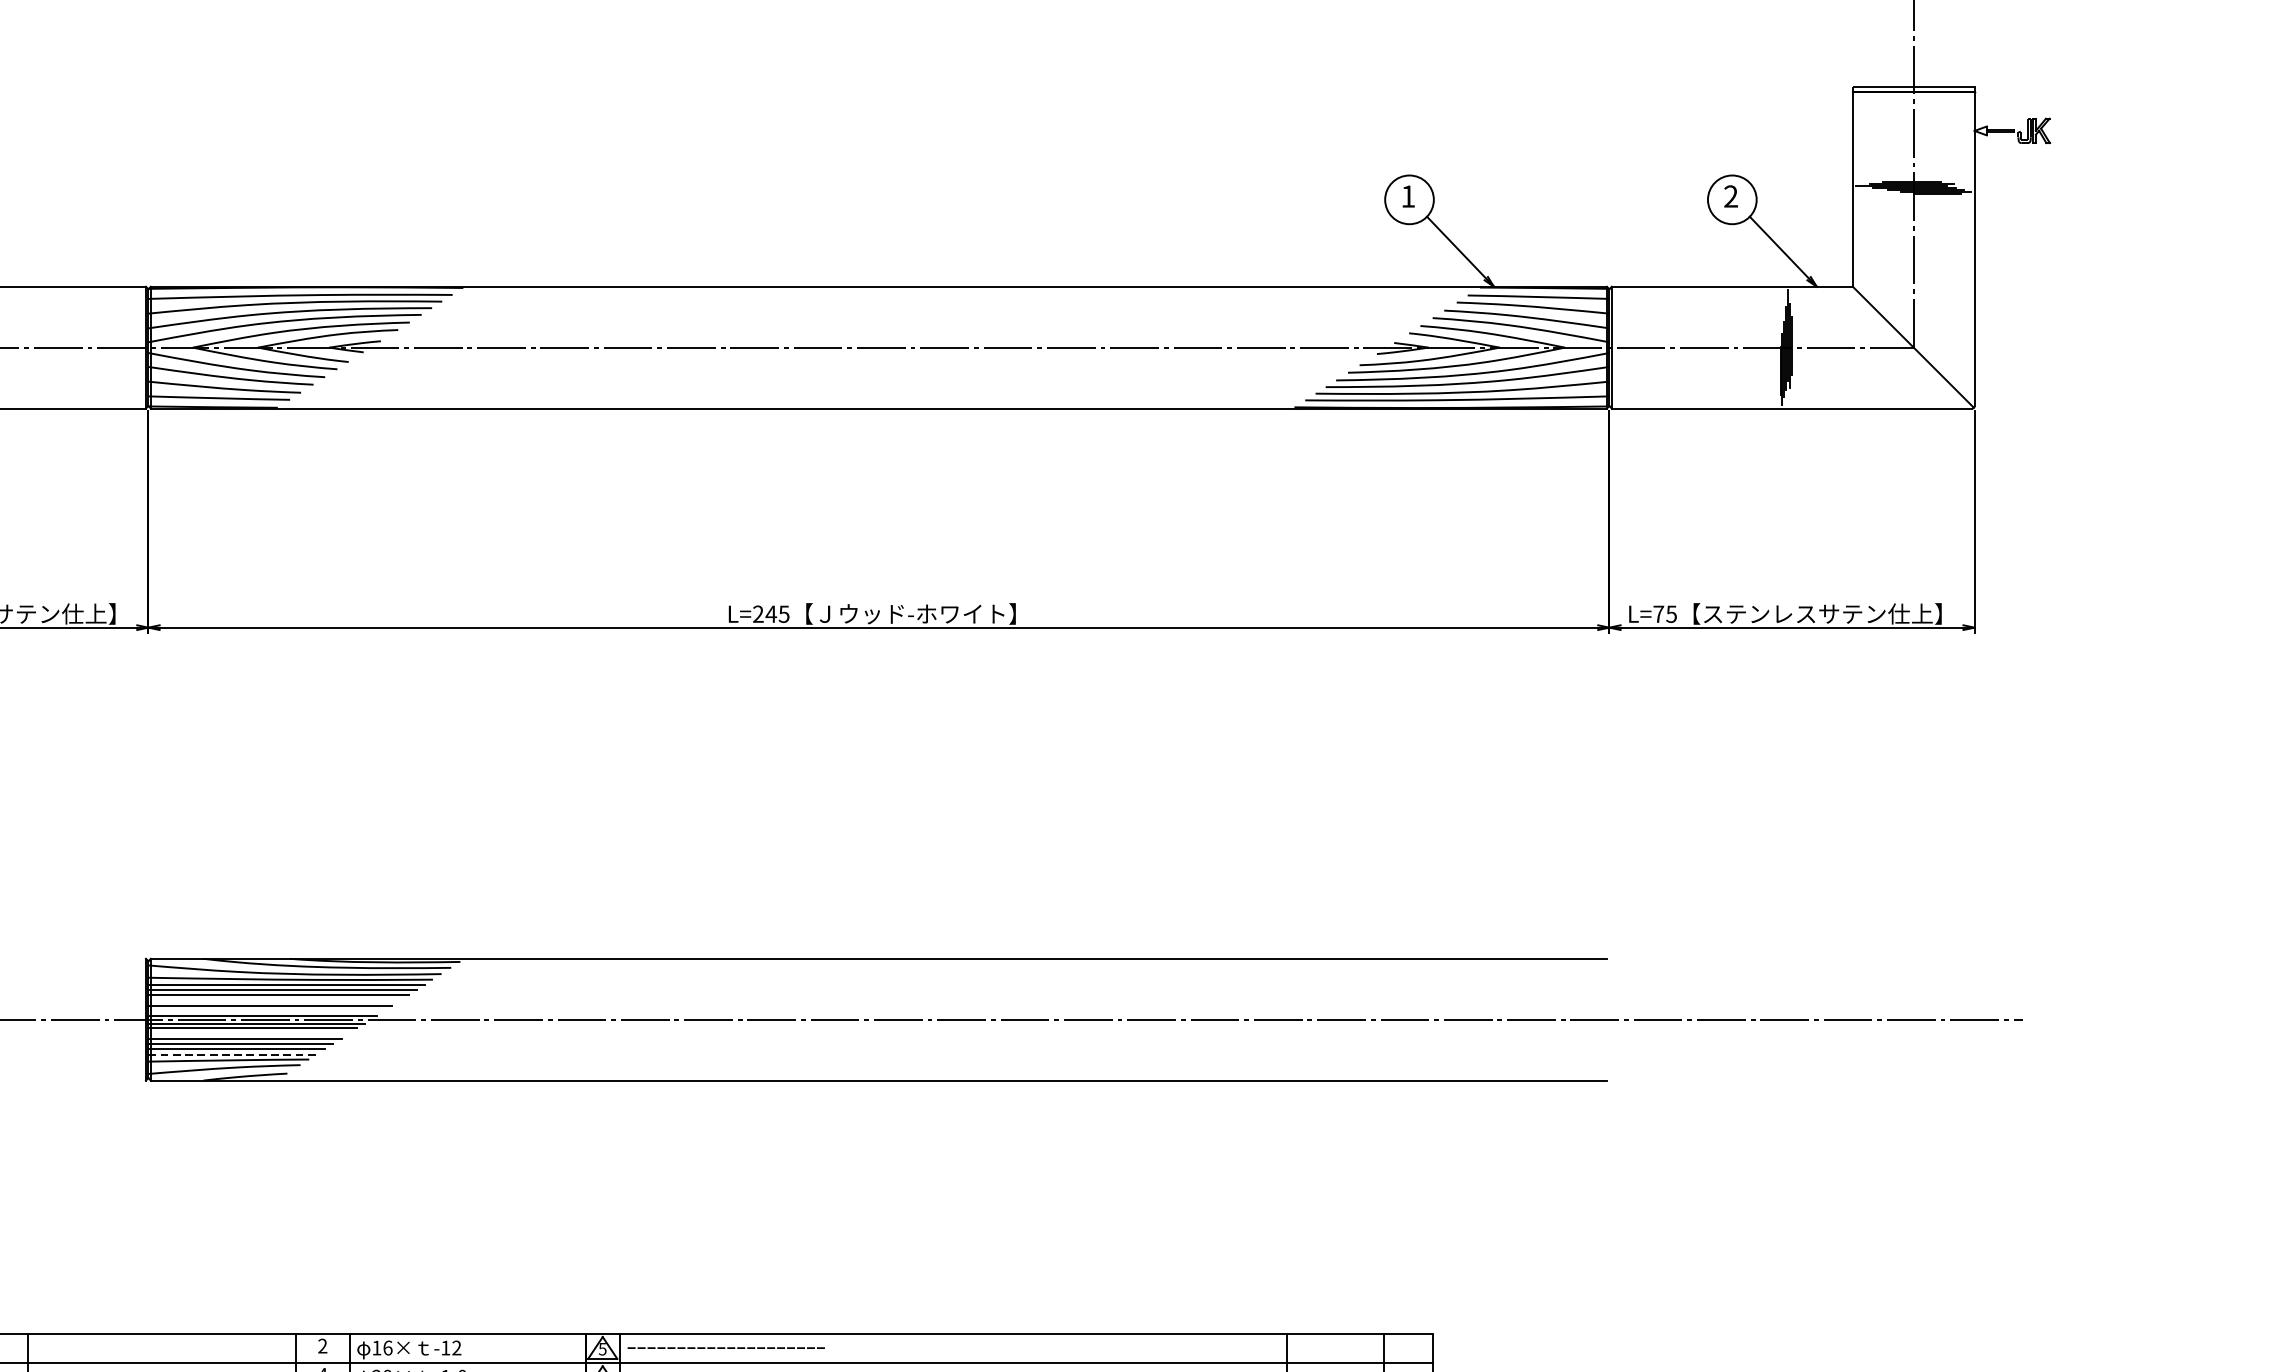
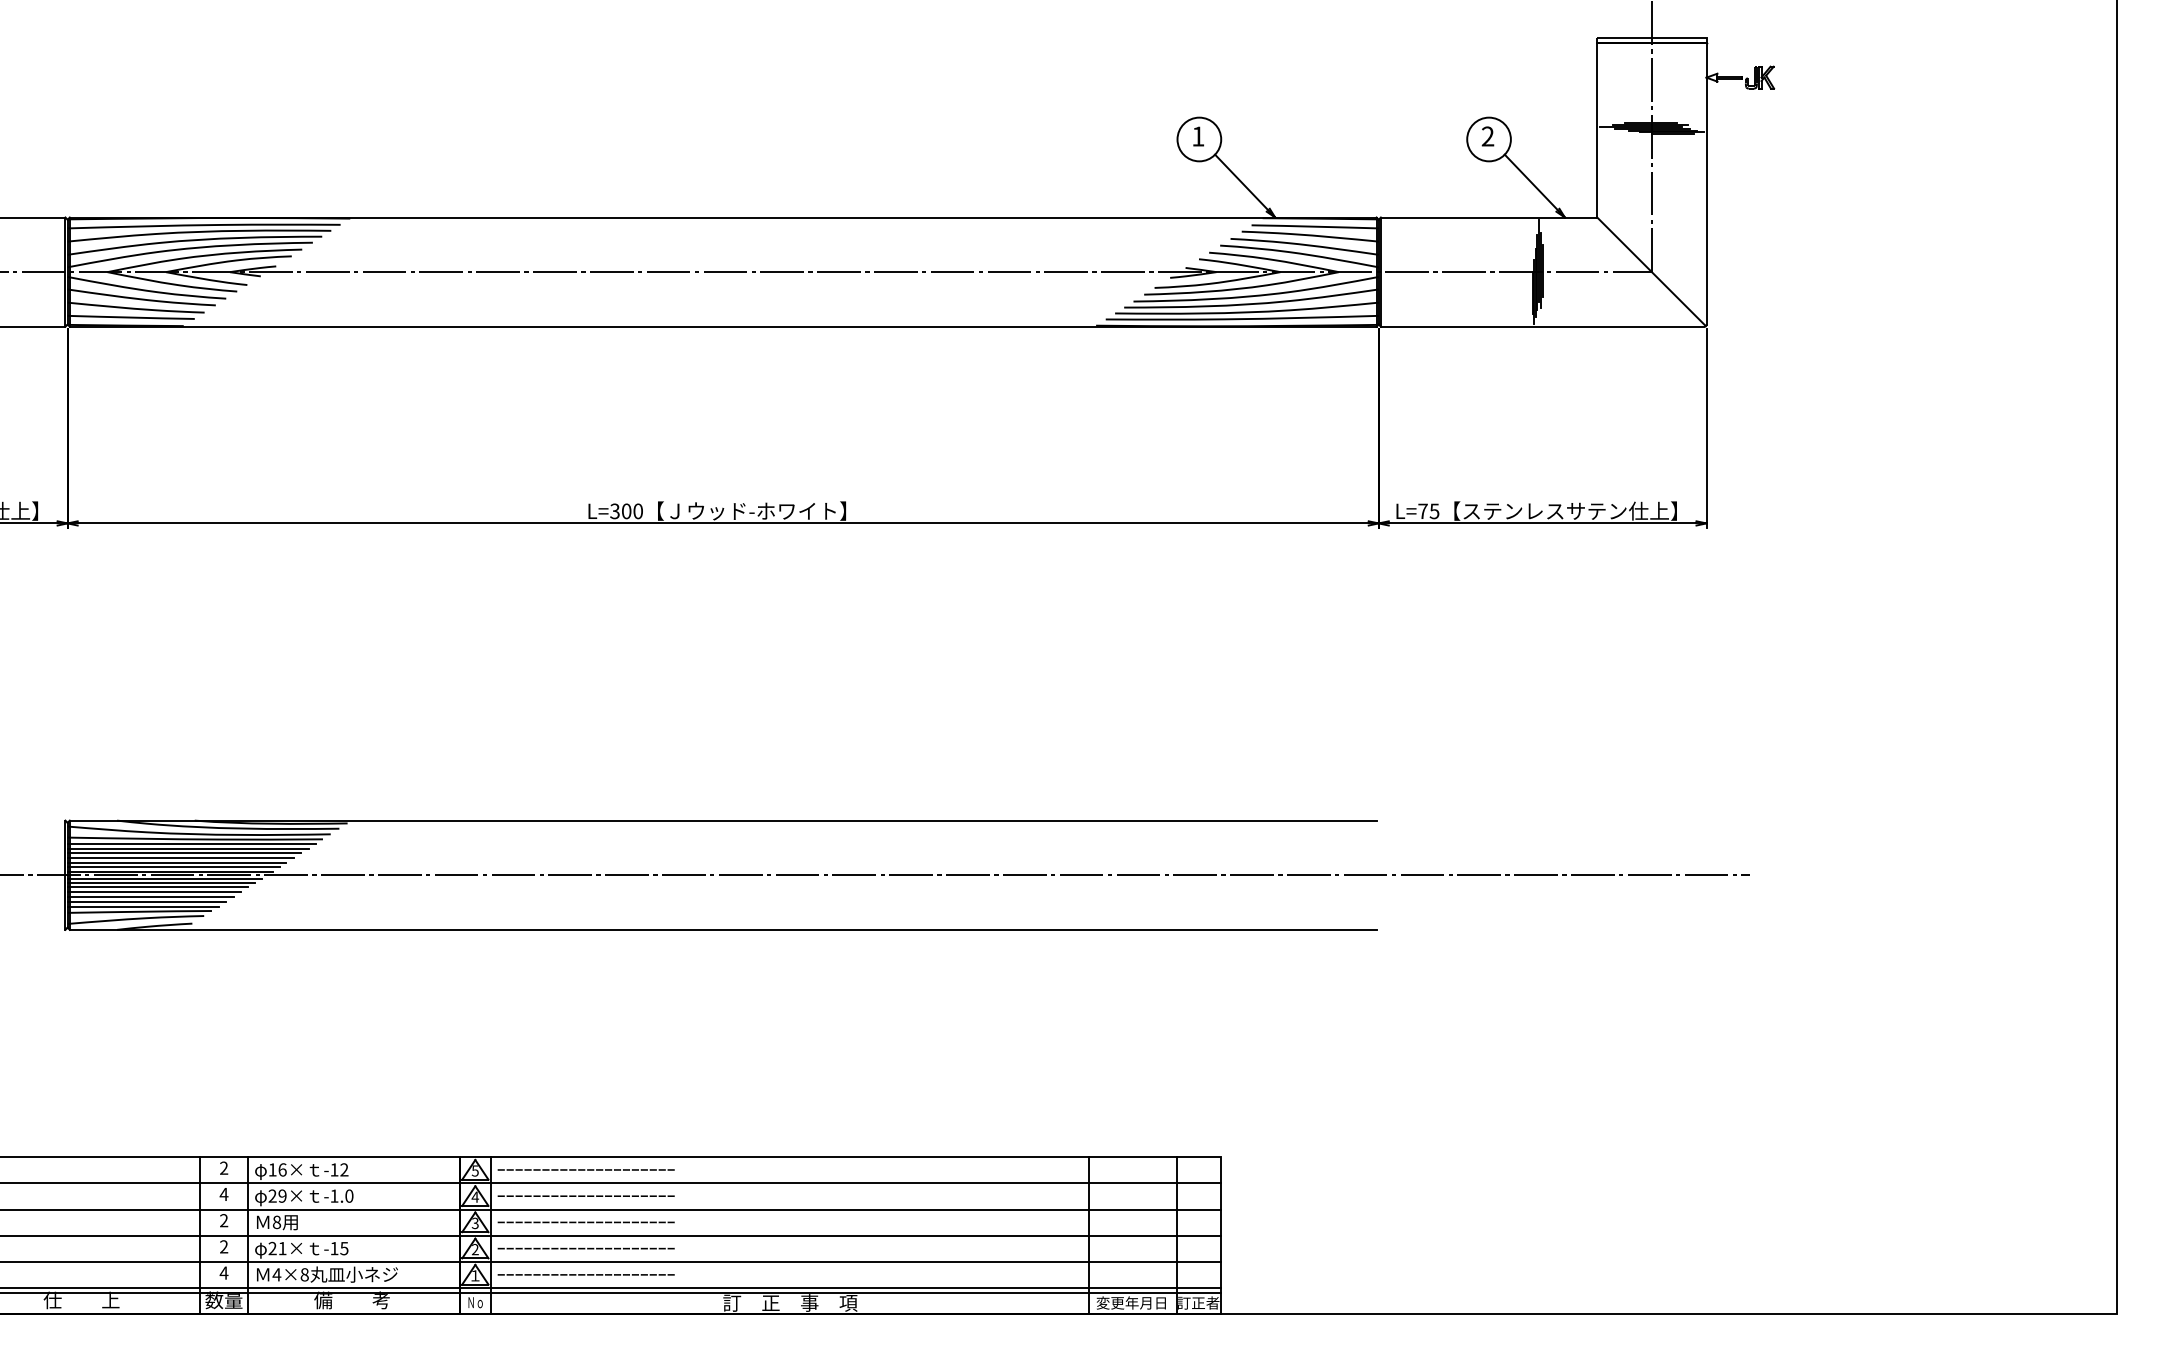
text: (771, 614) -> (626, 511), L=245 -> L=300
line: (274, 1001) -> (180, 858), added
line: (266, 1011) -> (173, 867), added
line: (248, 1033) -> (157, 887), added
line: (232, 1054) -> (143, 906), dashed -> solid

